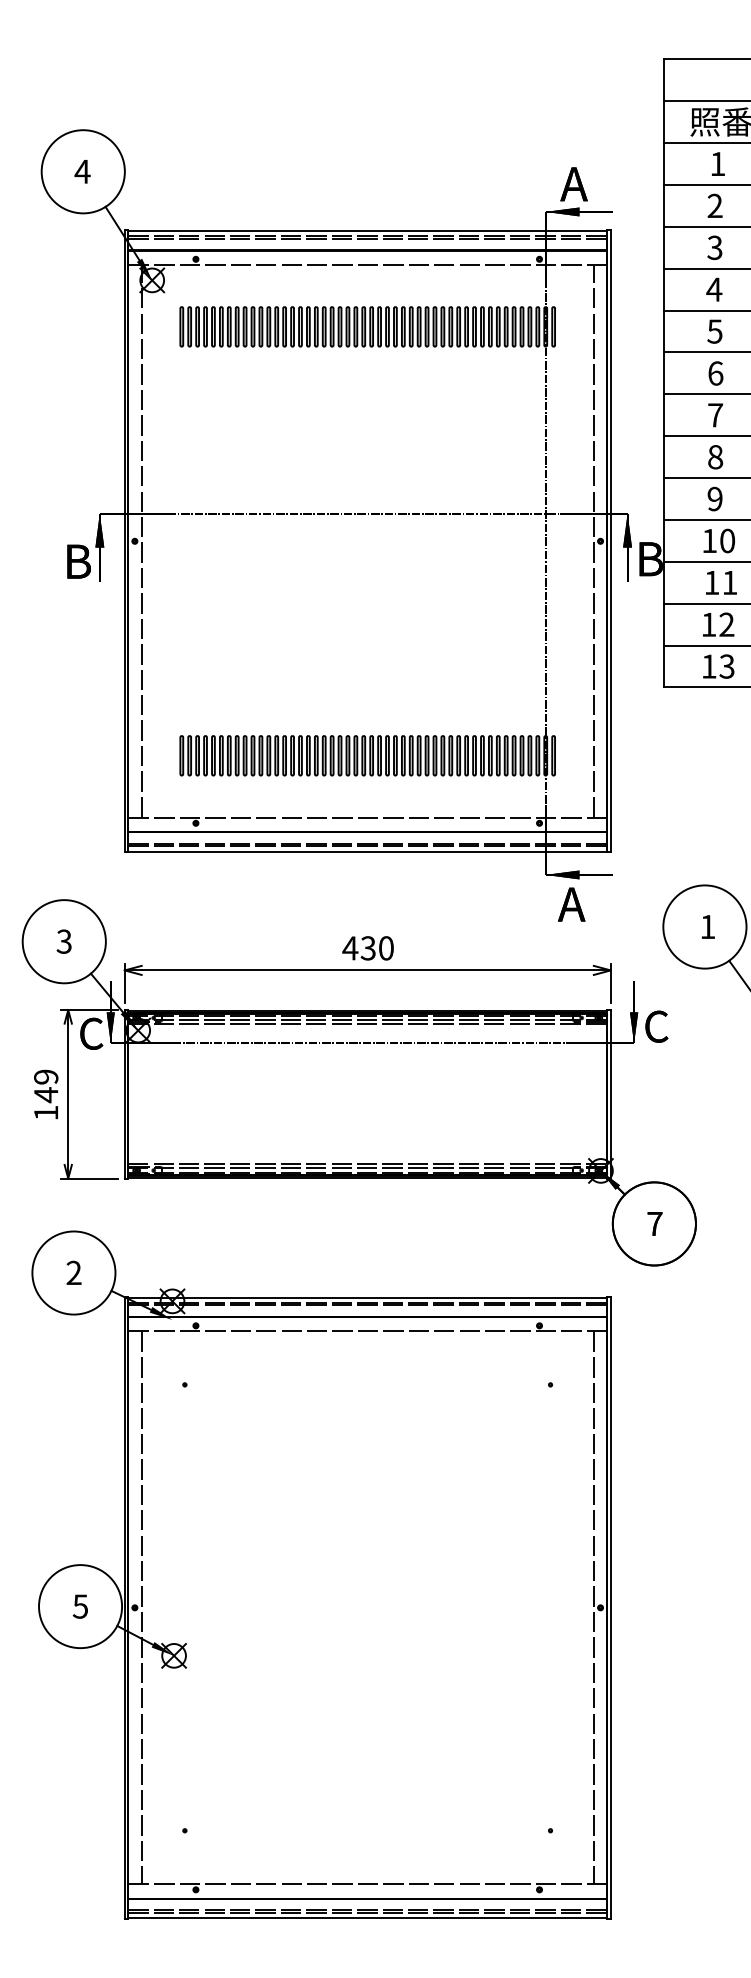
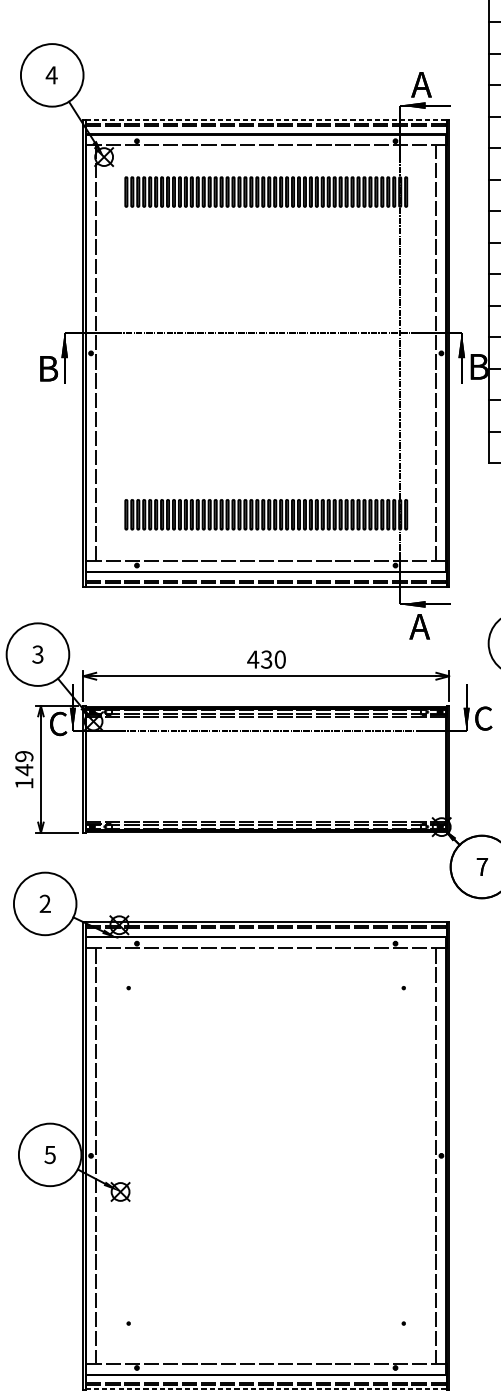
line: (367, 231) -> (266, 120), solid -> dashed
line: (367, 1918) -> (266, 1389), solid -> dashed

